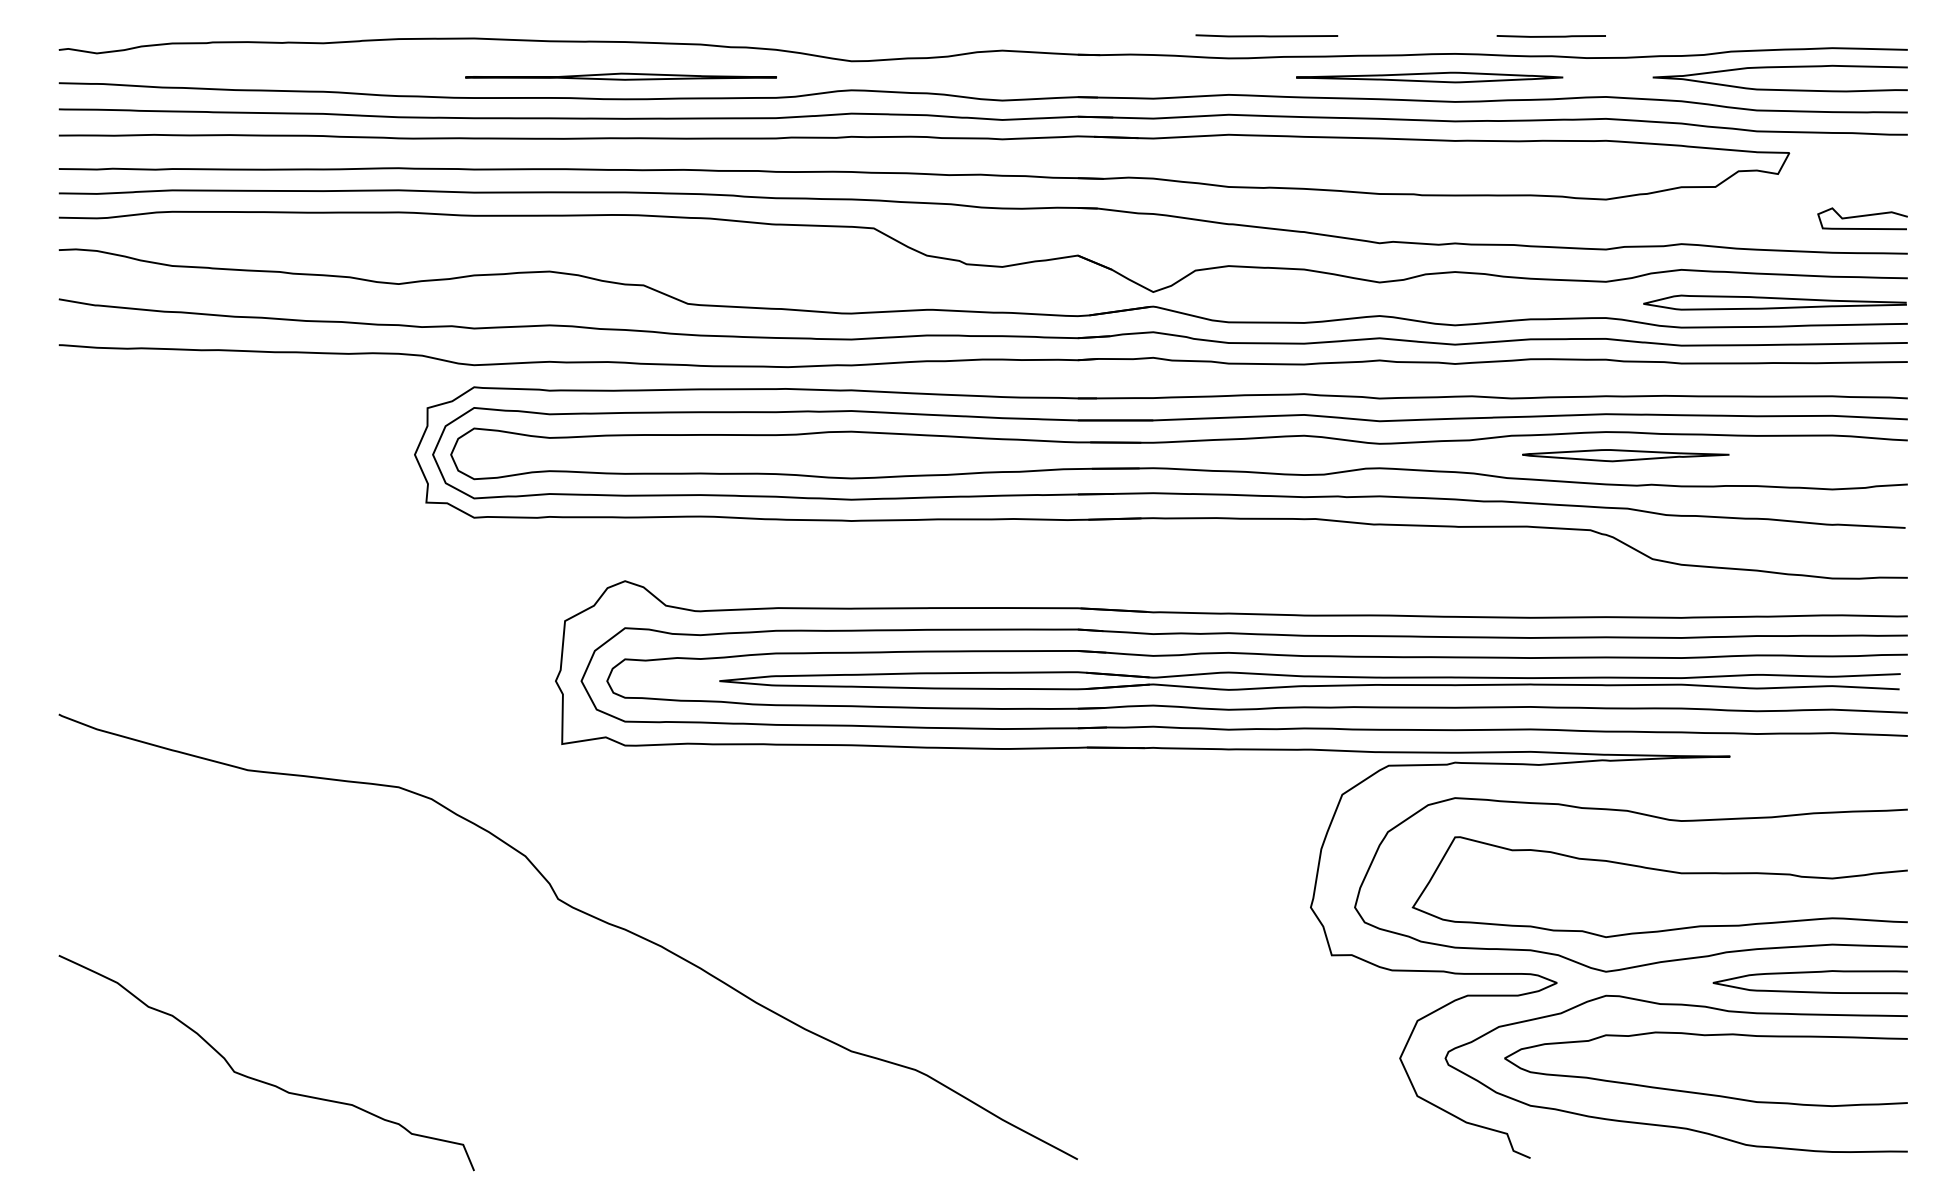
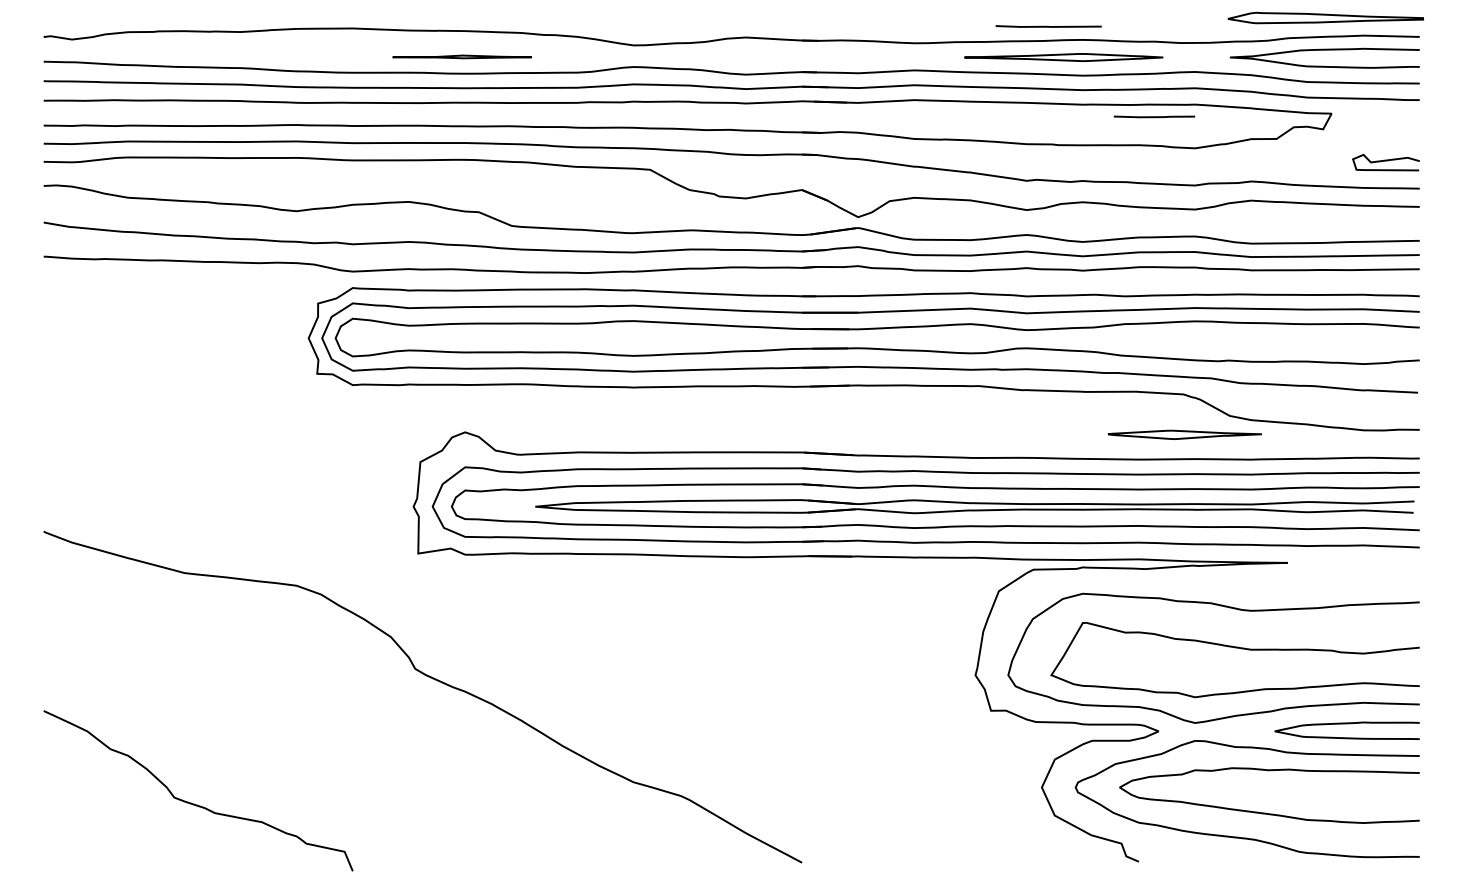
line: (1266, 35) -> (1048, 26), moved
line: (1551, 35) -> (1154, 116), moved
part: (621, 76) -> (462, 56), size x0.6
curve: (1774, 299) -> (1325, 15), moved
part: (1625, 455) -> (1184, 434), moved

